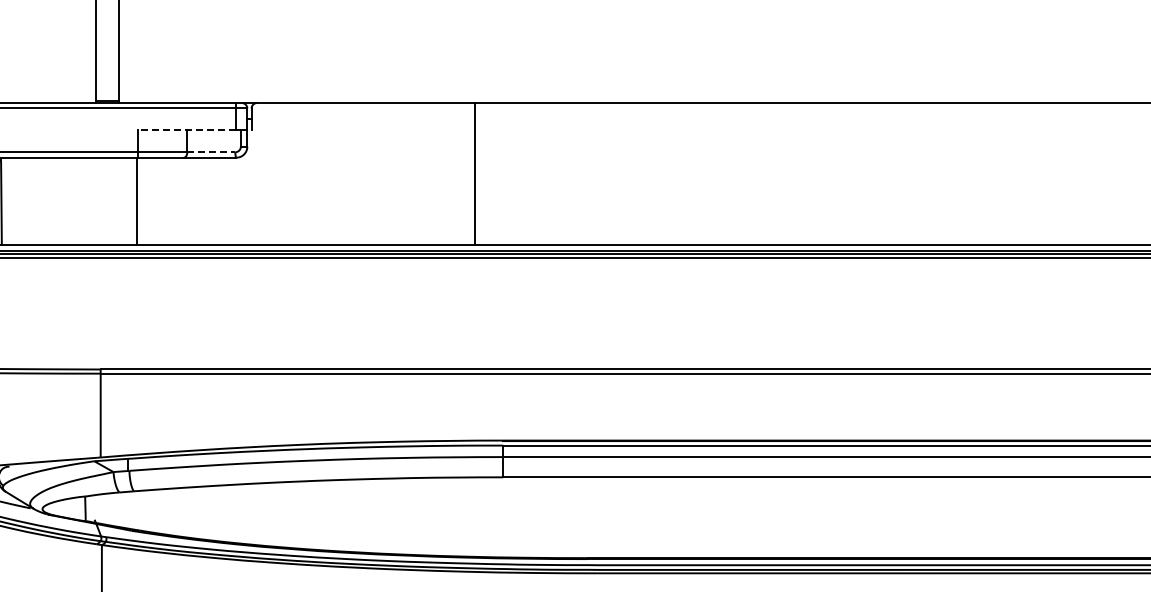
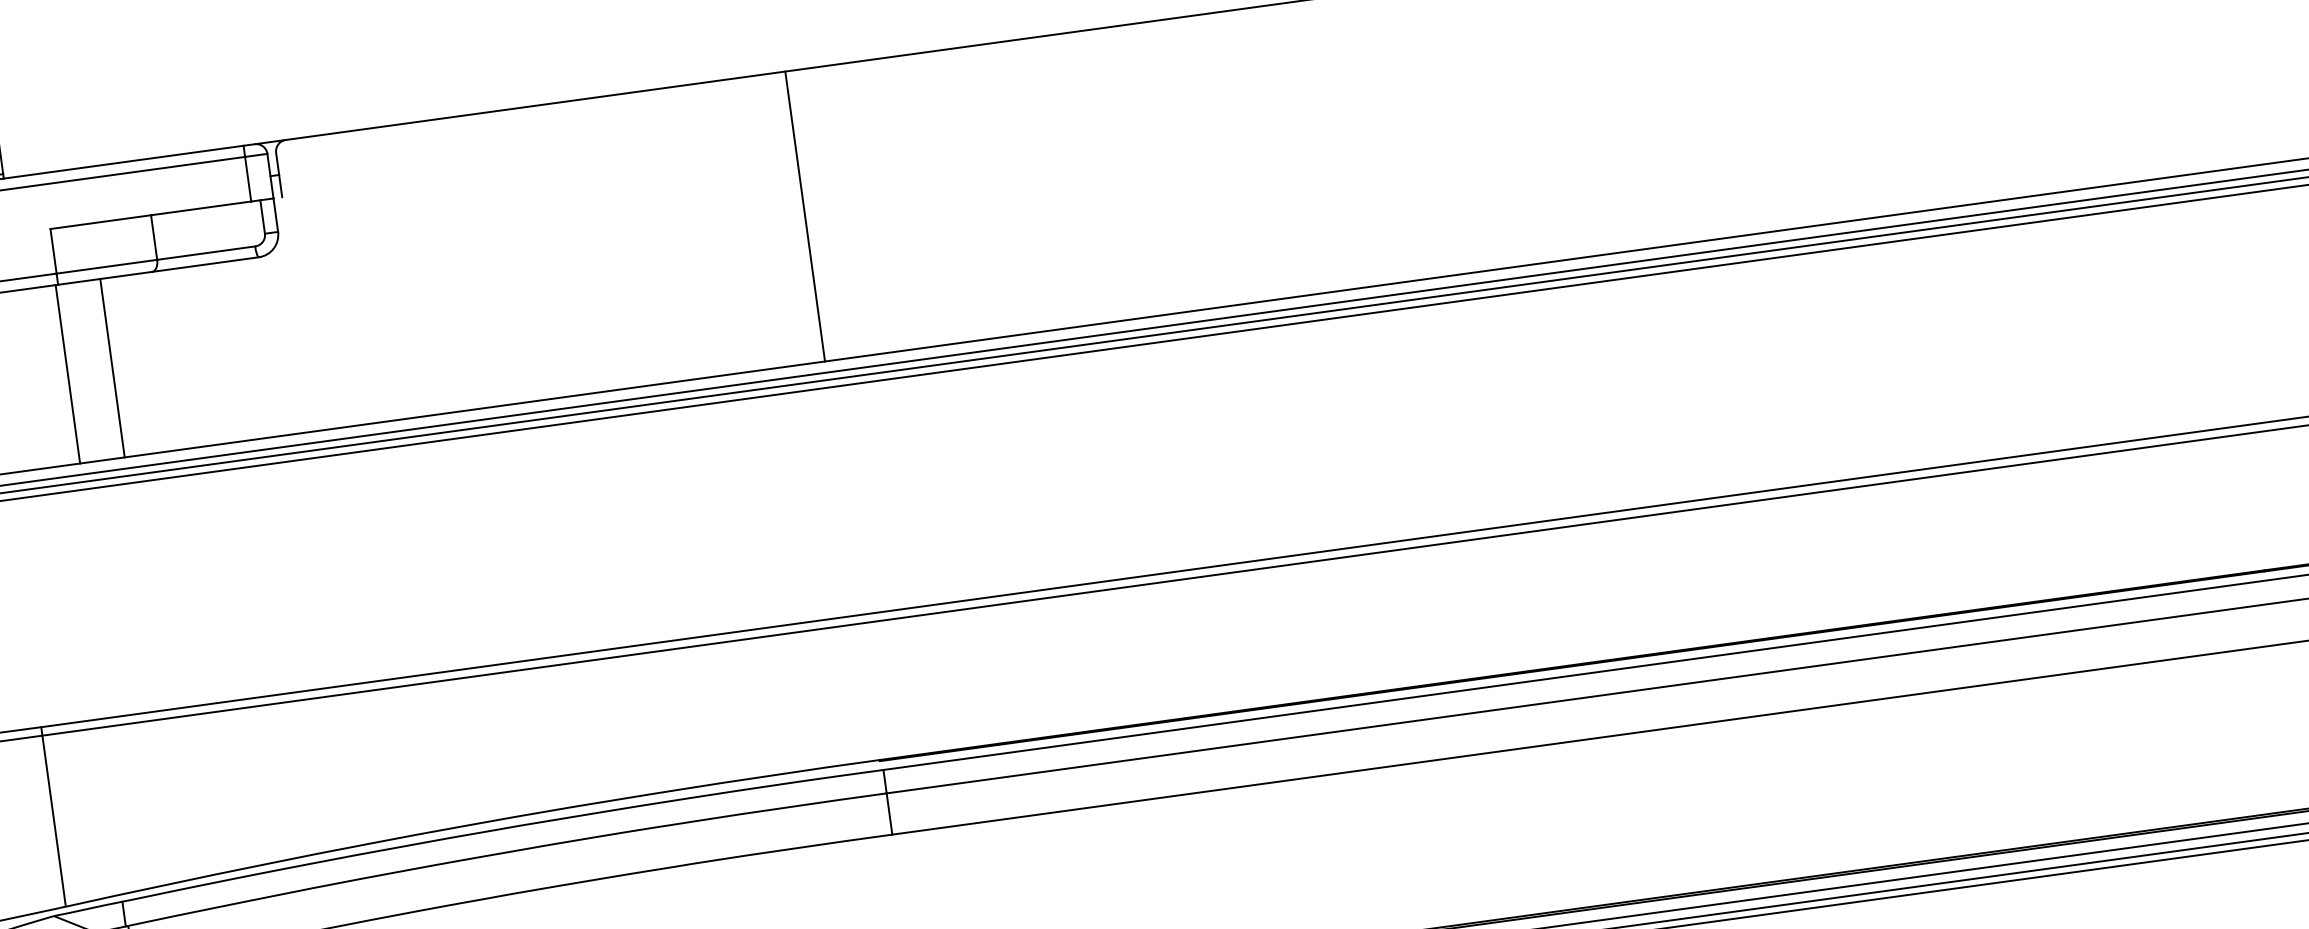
line: (186, 130) -> (149, 215), dashed -> solid
line: (211, 152) -> (206, 253), dashed -> solid
line: (475, 174) -> (806, 217), moved
line: (158, 201) -> (112, 368), added

